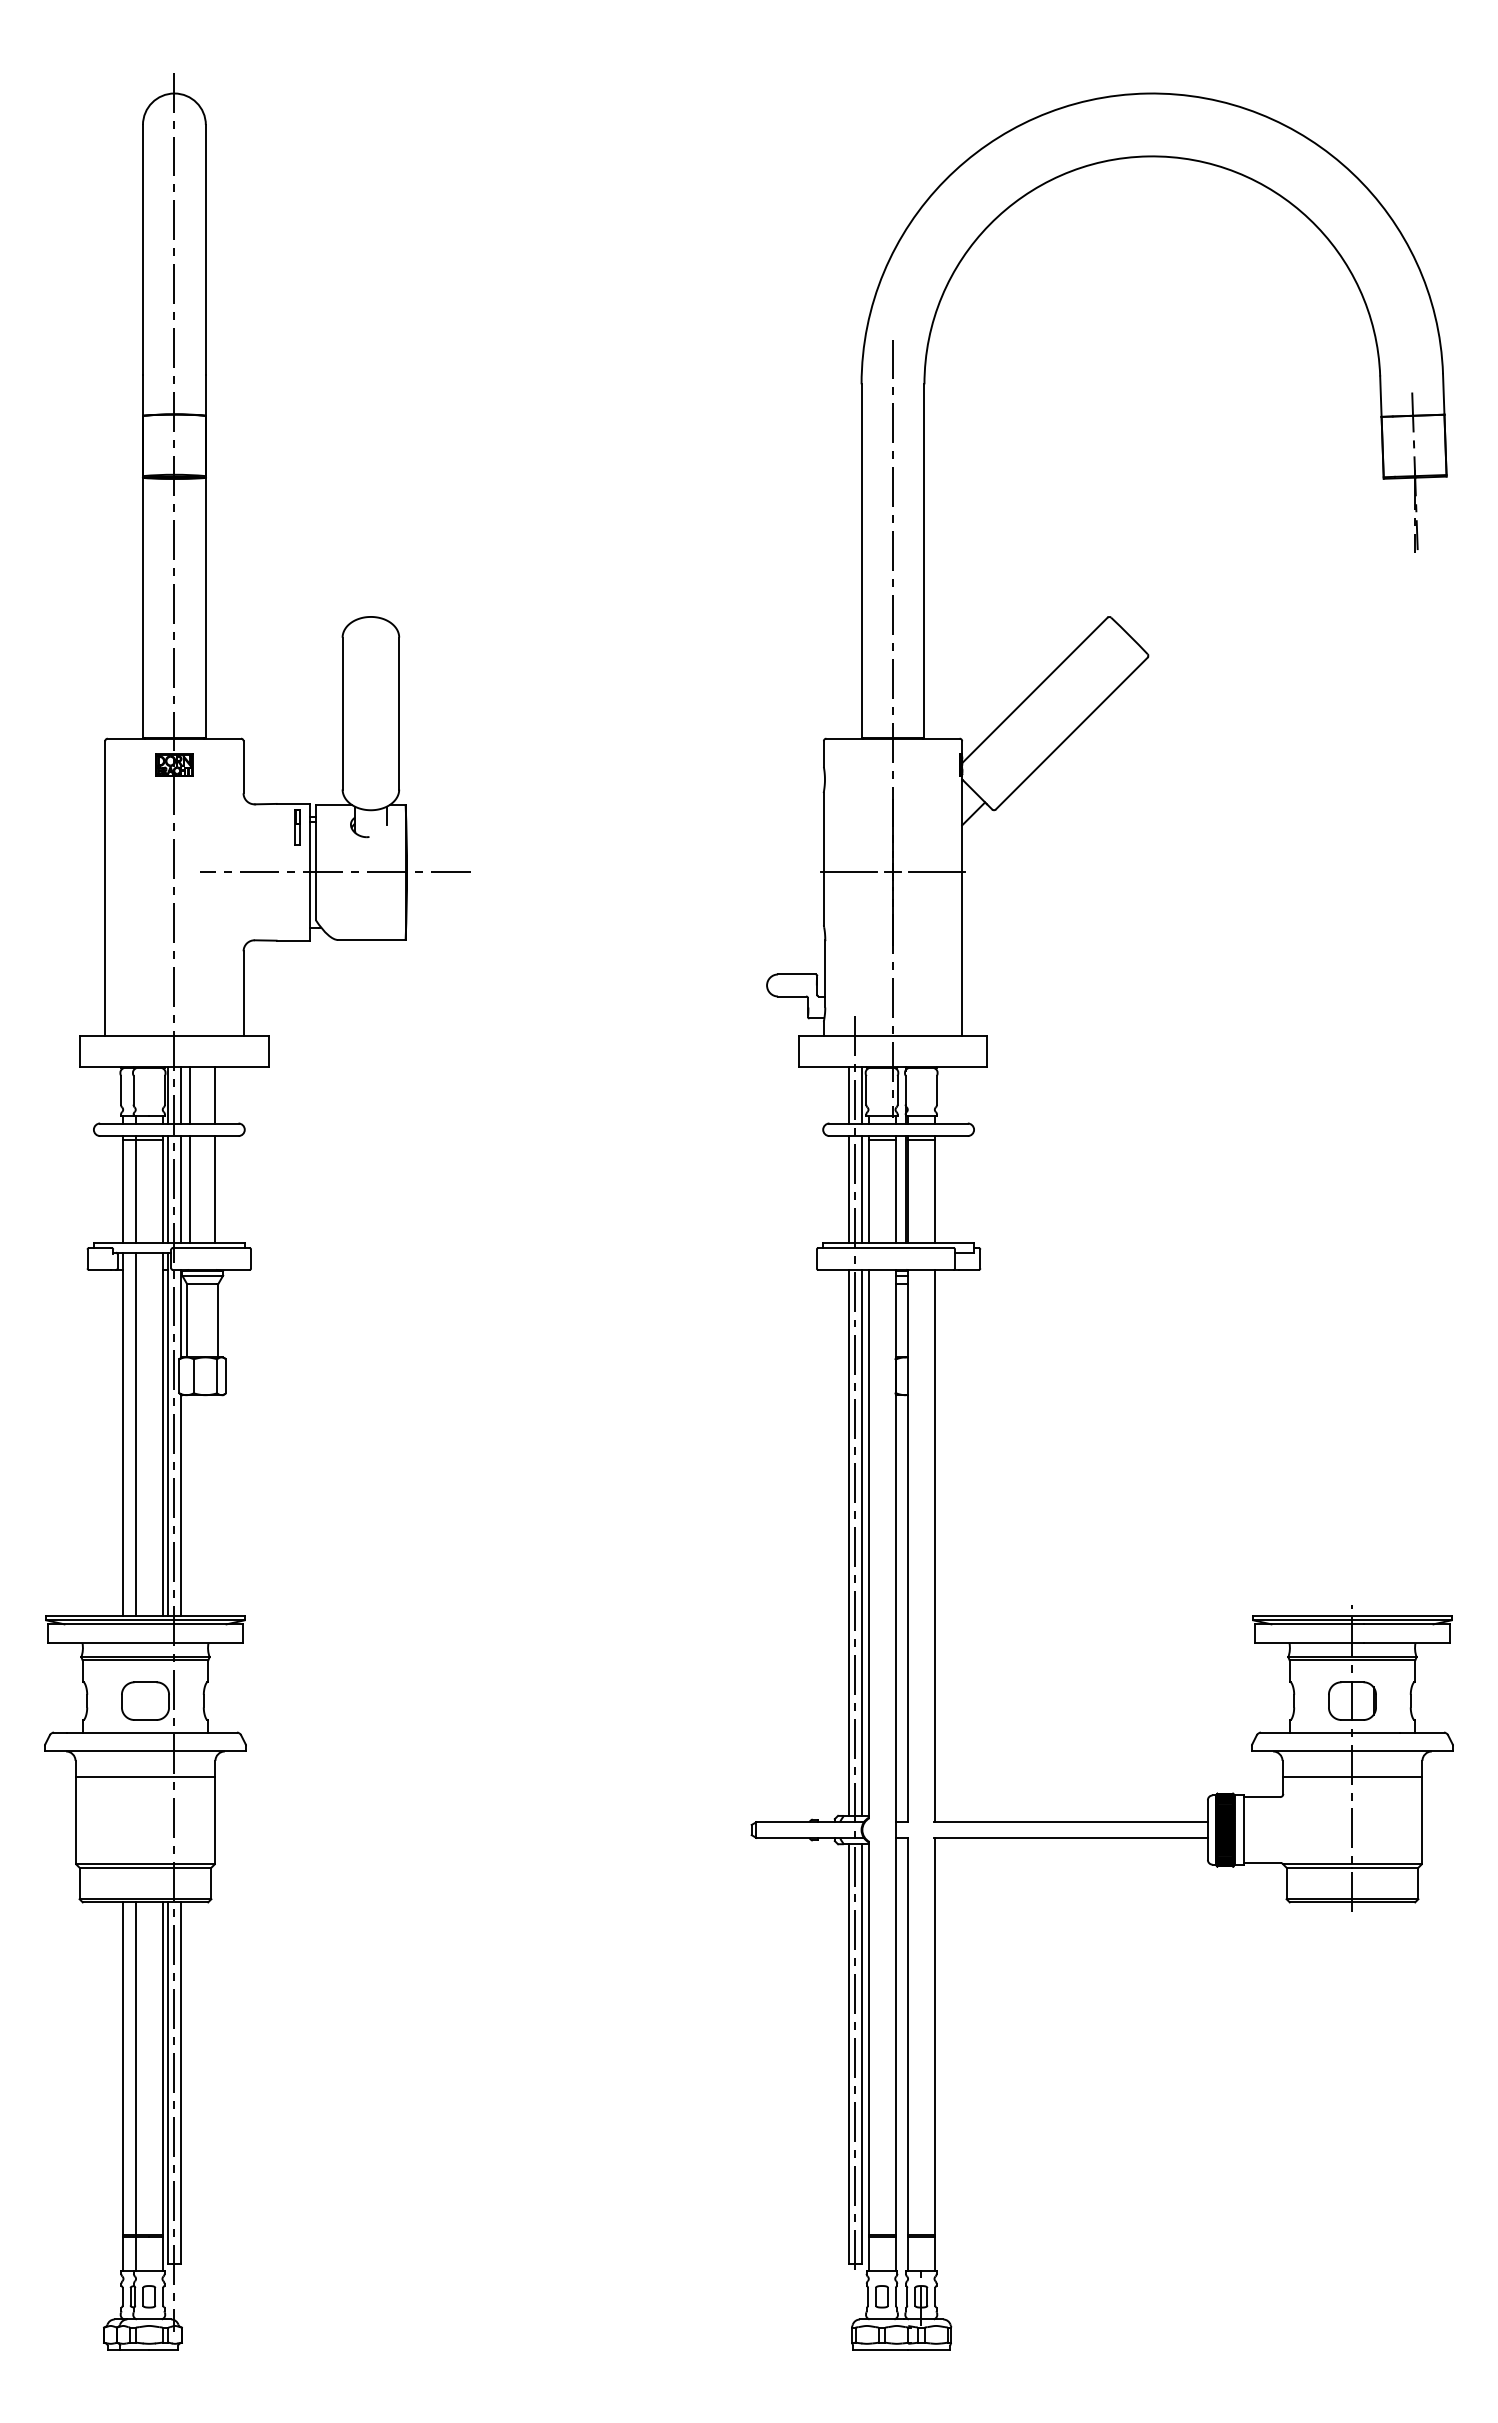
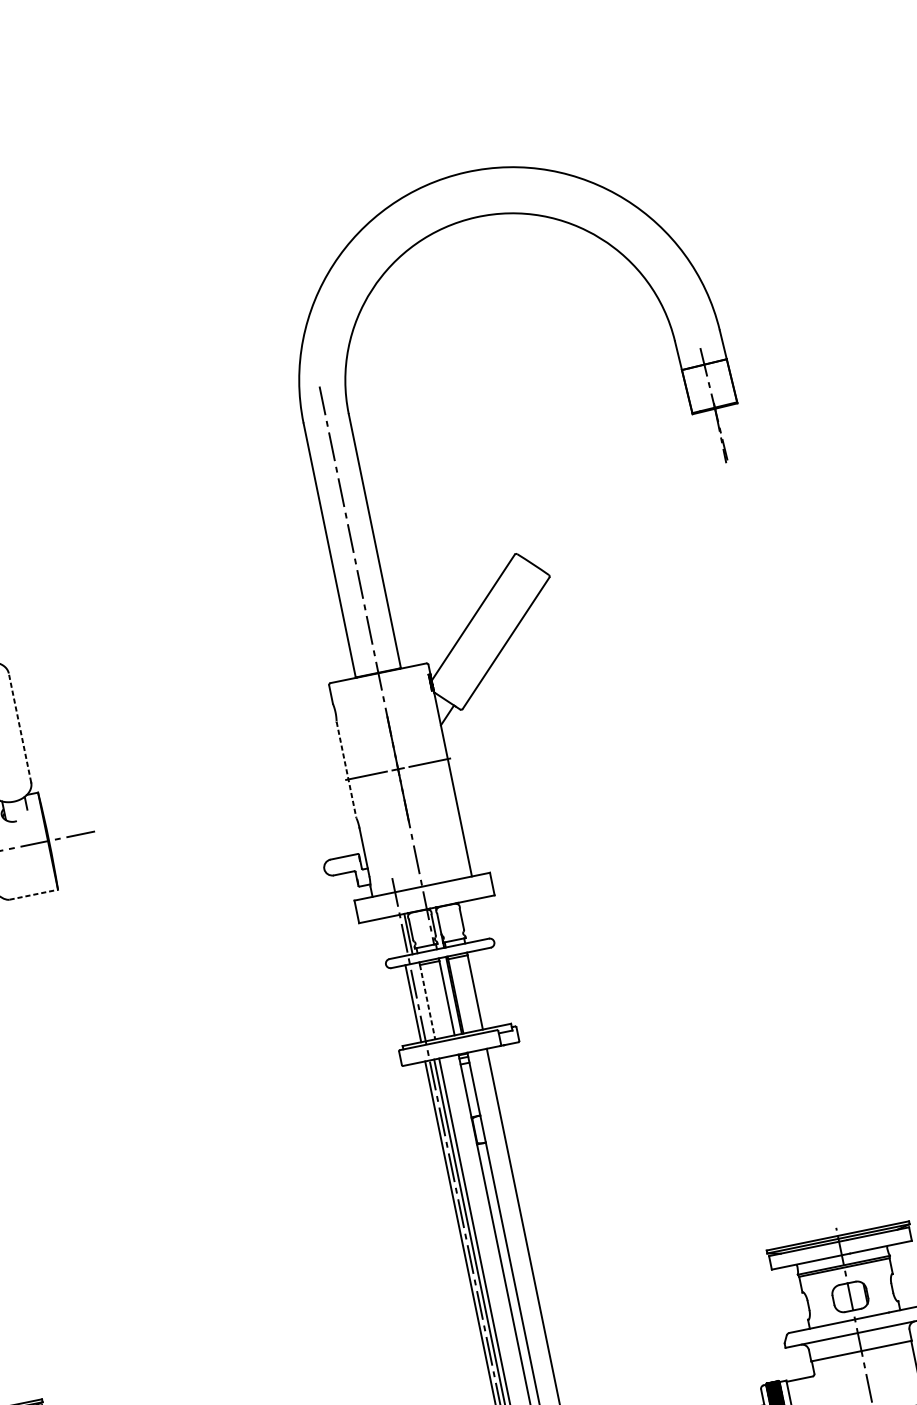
line: (399, 713) -> (20, 727), solid -> dashed
line: (823, 858) -> (346, 769), solid -> dashed
line: (371, 940) -> (33, 895), solid -> dashed
line: (849, 1095) -> (399, 936), removed
line: (861, 1189) -> (422, 1001), removed
line: (868, 1191) -> (427, 1002), solid -> dashed

